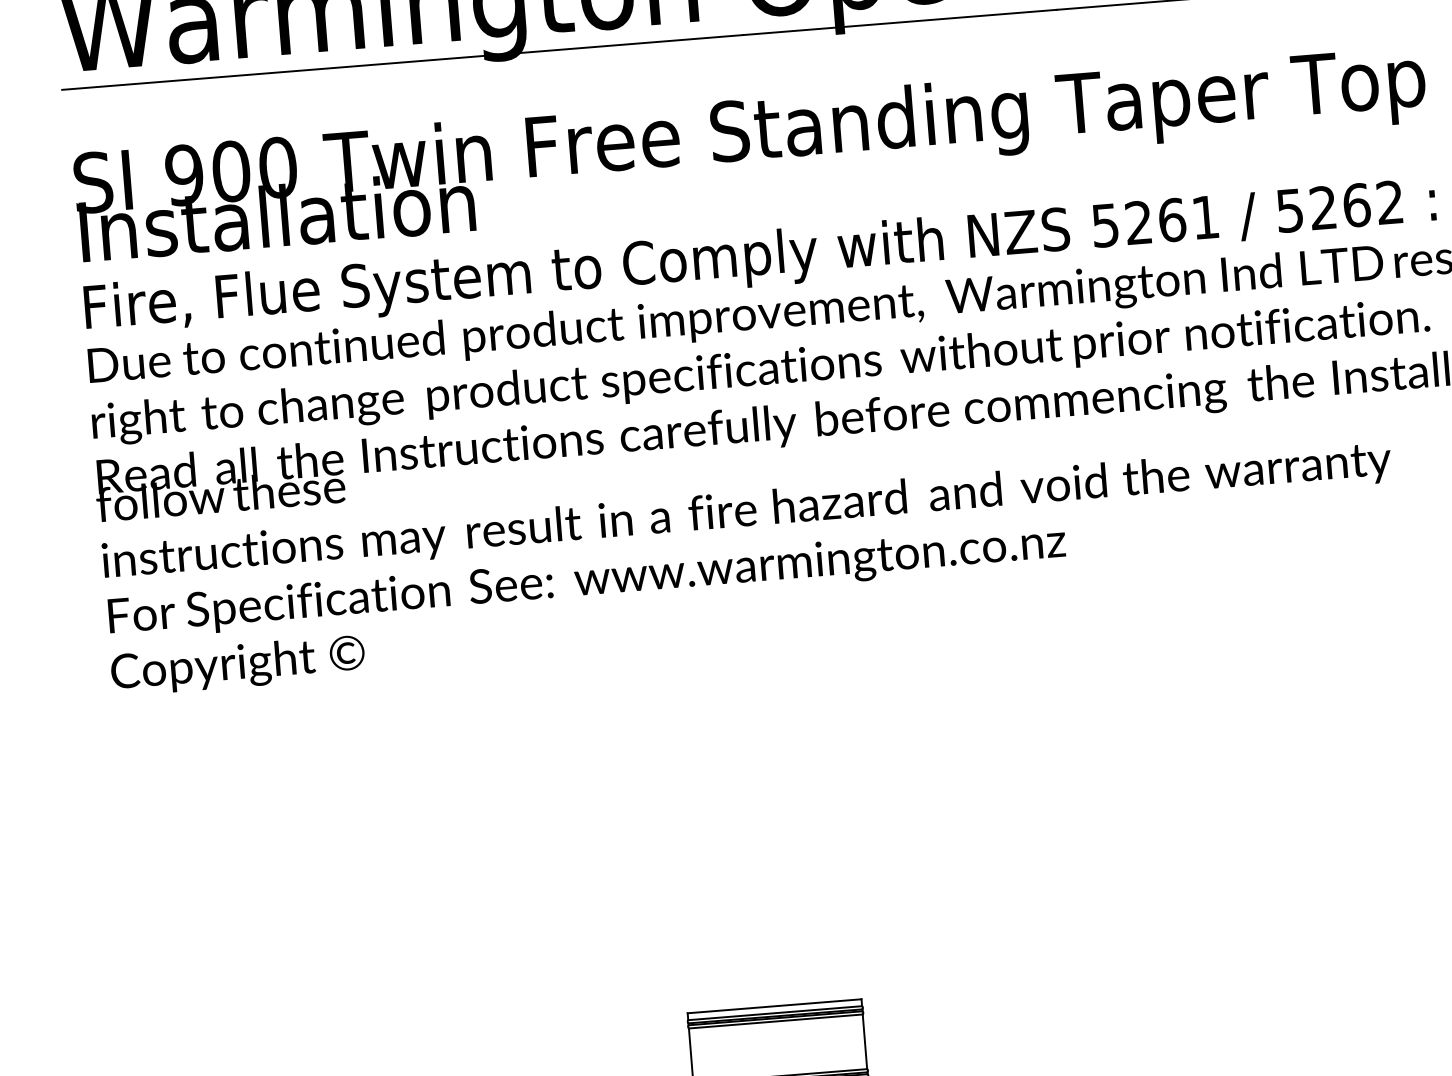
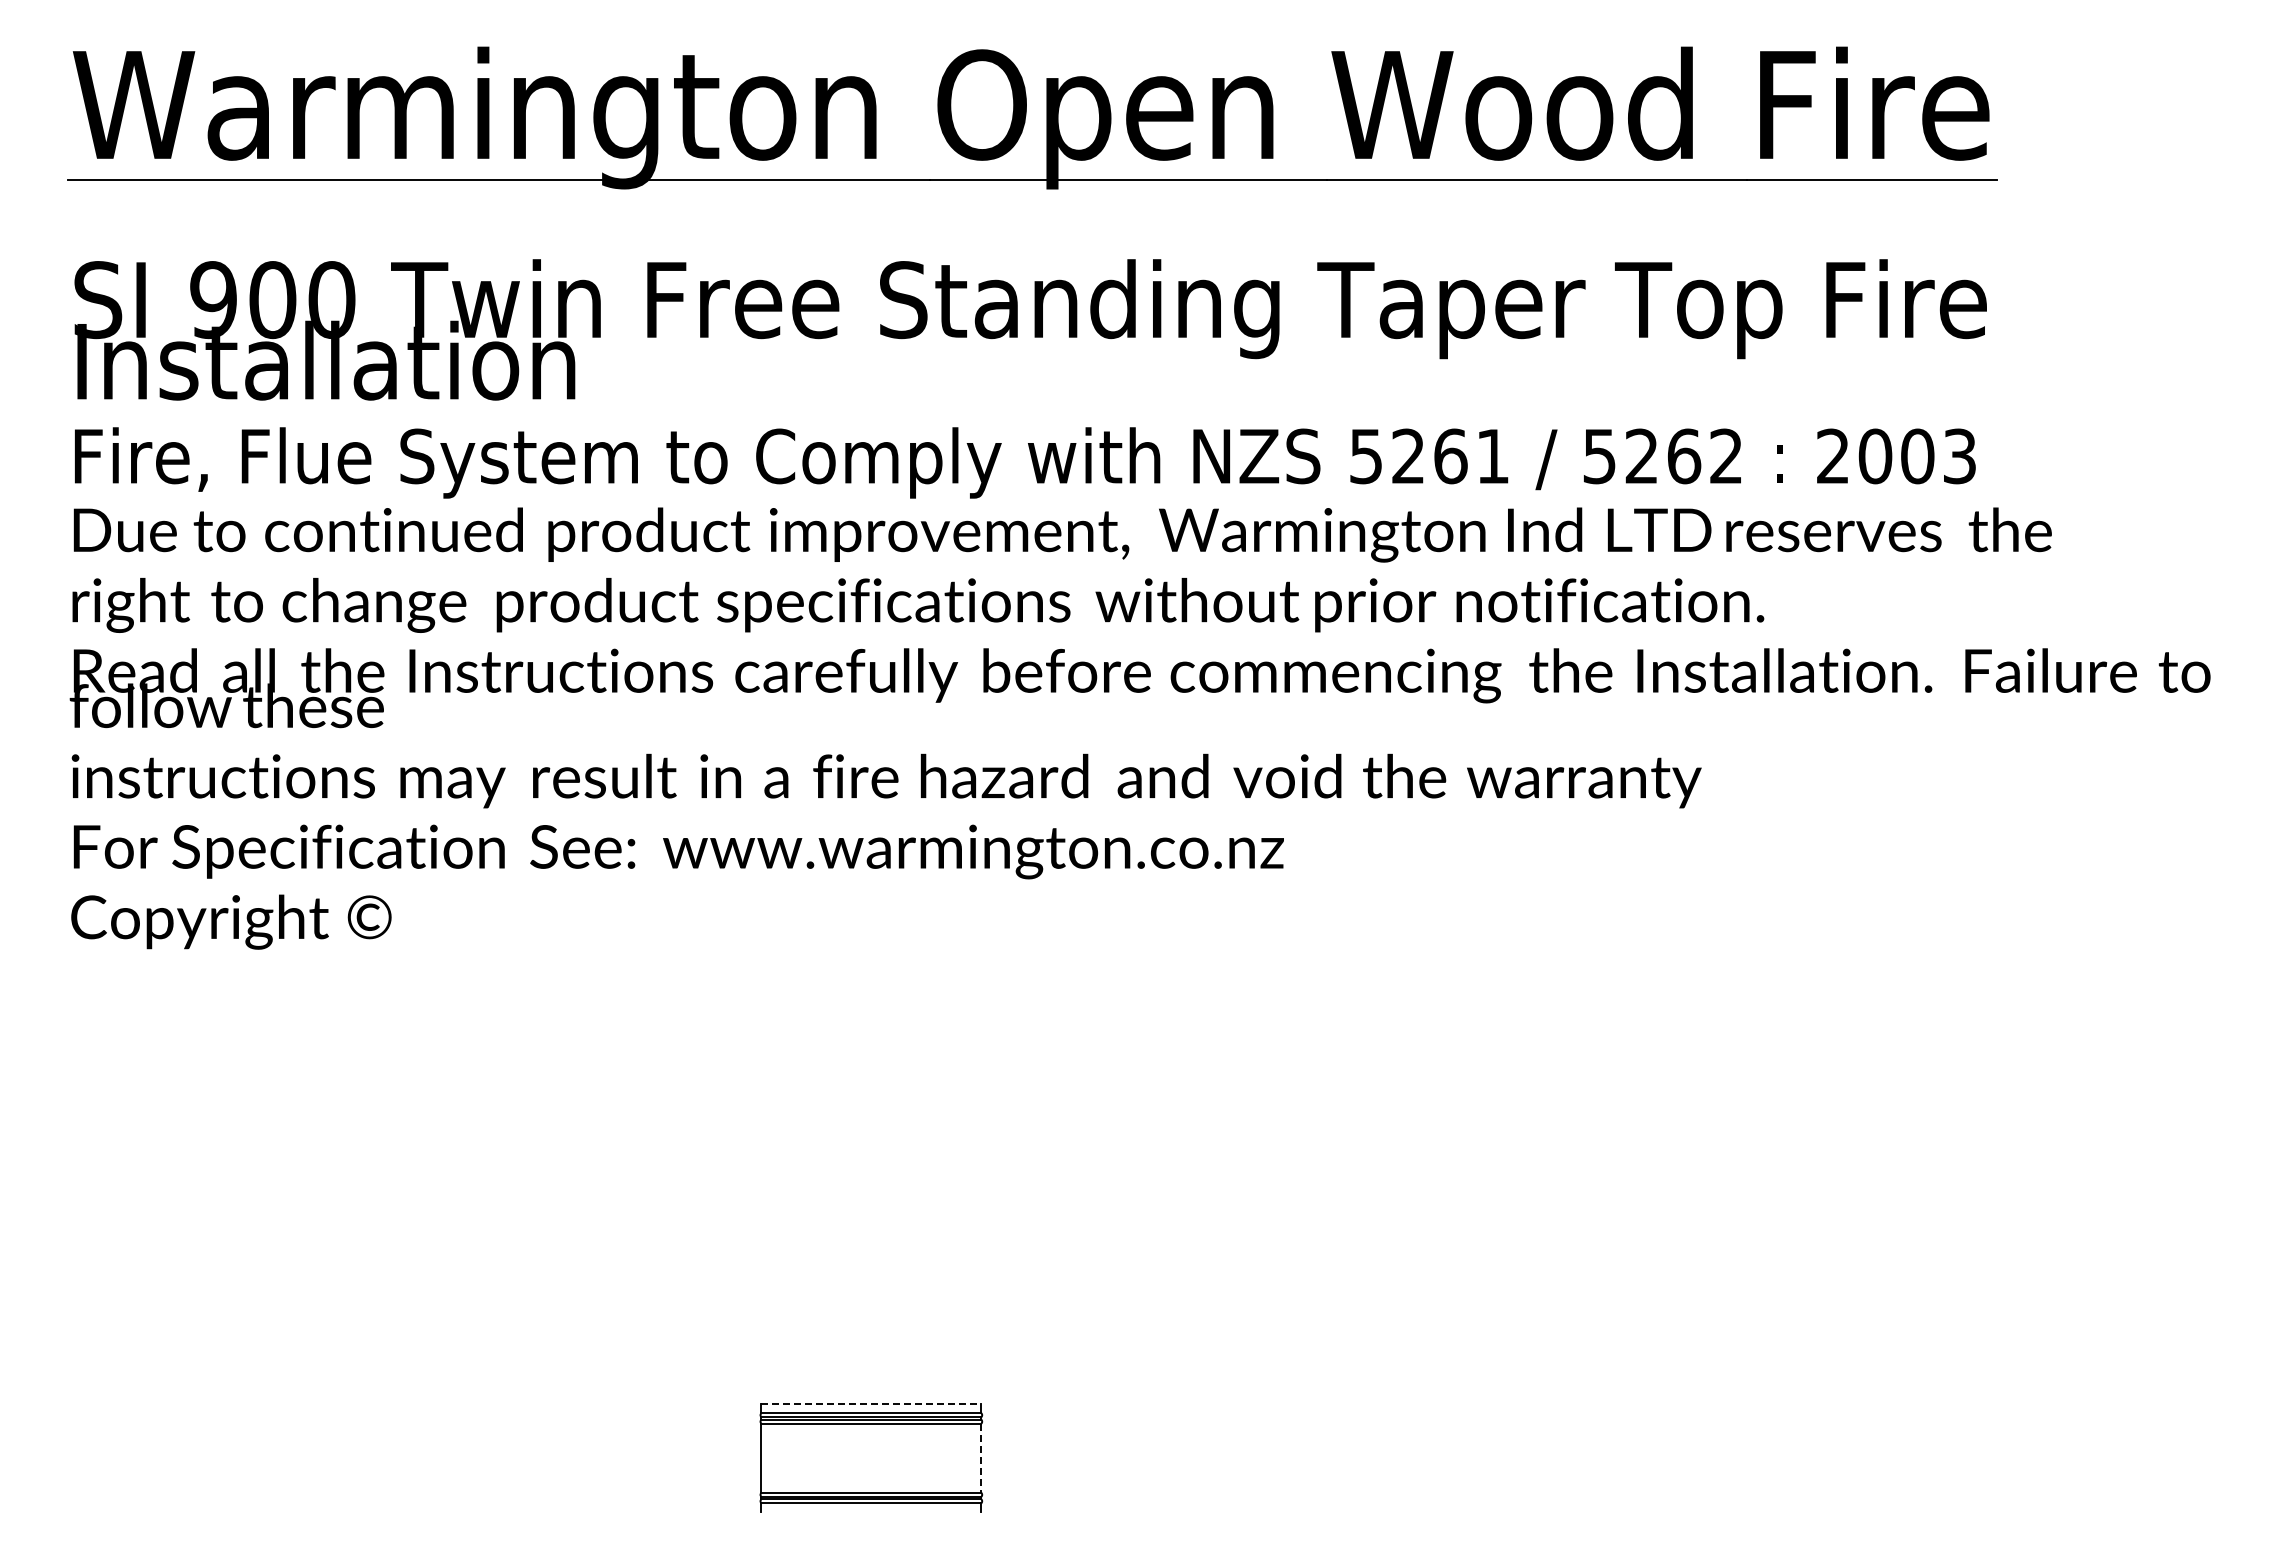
line: (774, 1006) -> (871, 1404), solid -> dashed
line: (865, 1041) -> (981, 1458), solid -> dashed

